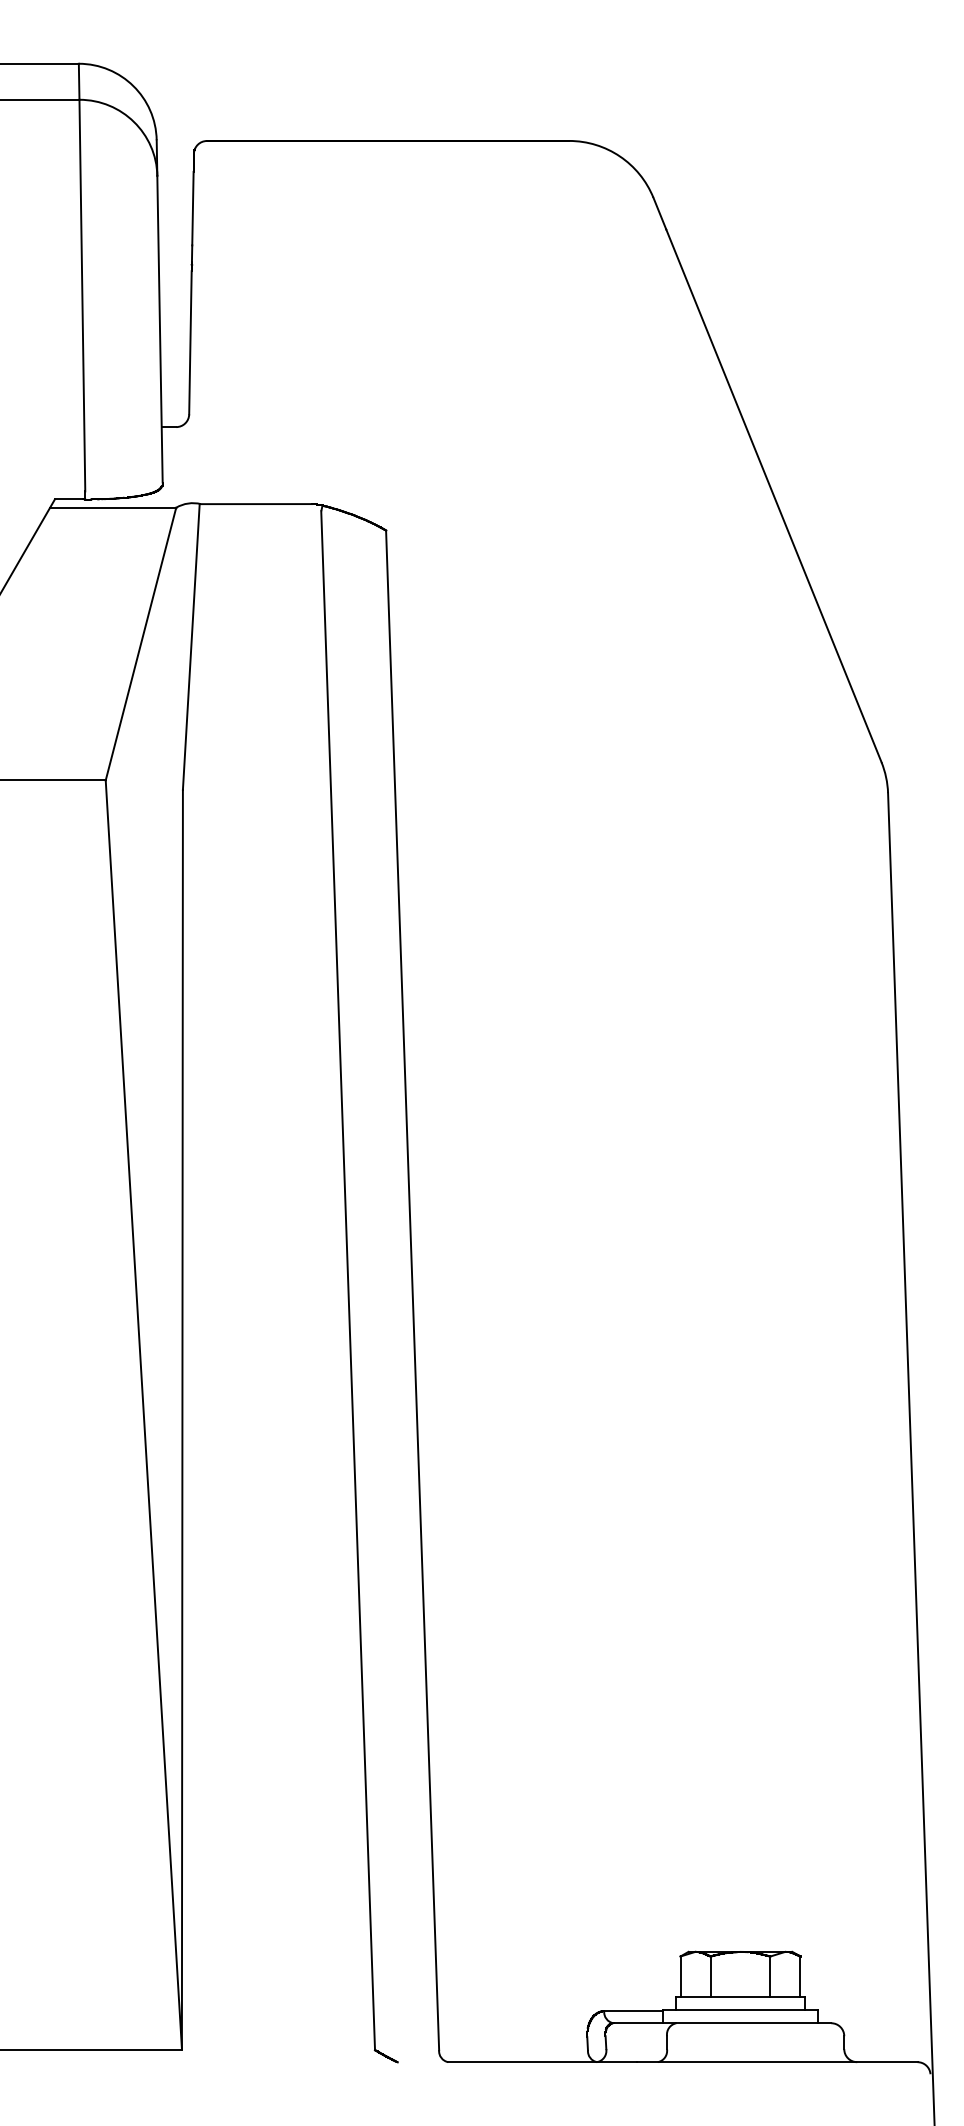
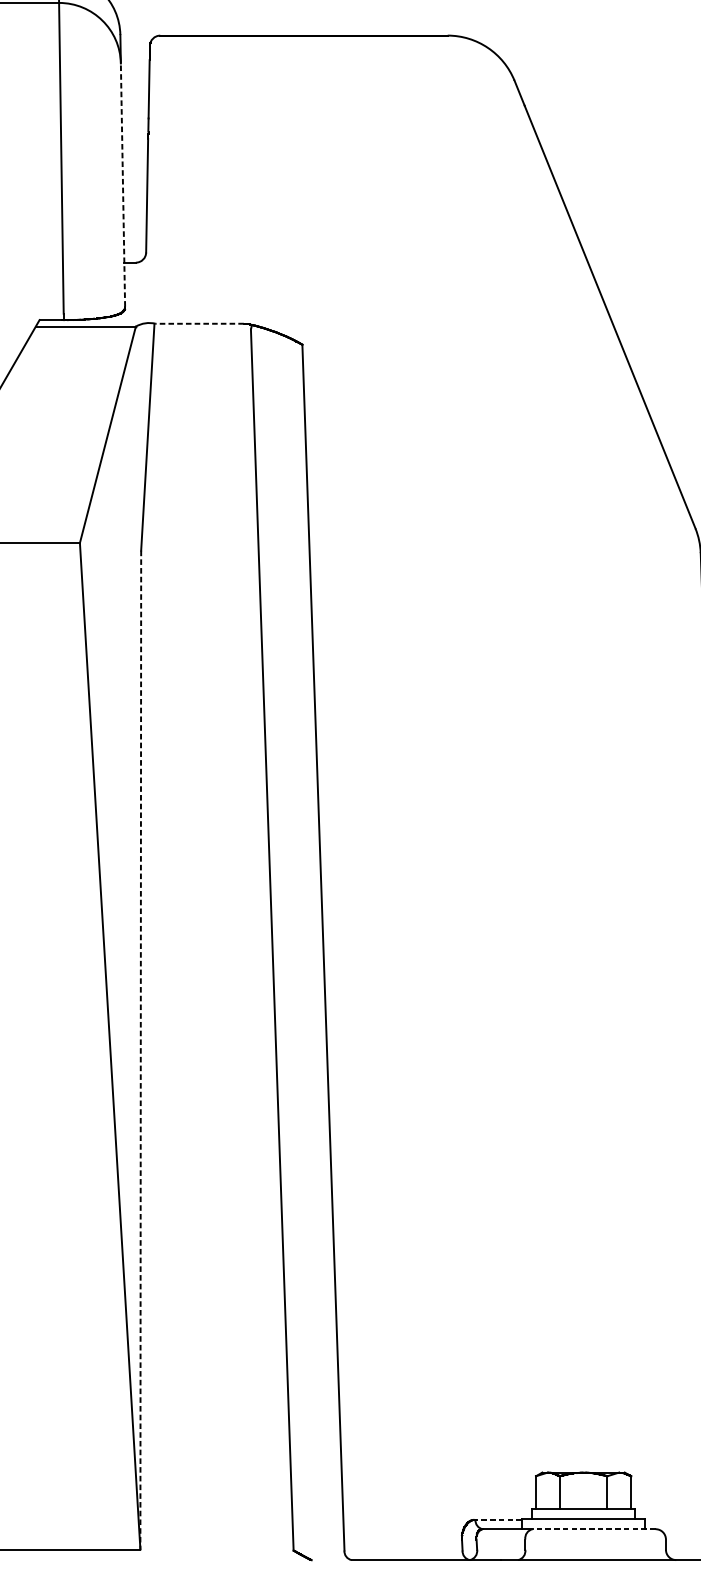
line: (160, 328) -> (123, 184), solid -> dashed
line: (256, 504) -> (199, 324), solid -> dashed
line: (182, 1419) -> (140, 1050), solid -> dashed
line: (632, 2011) -> (497, 1519), solid -> dashed
line: (753, 2023) -> (593, 1529), solid -> dashed

